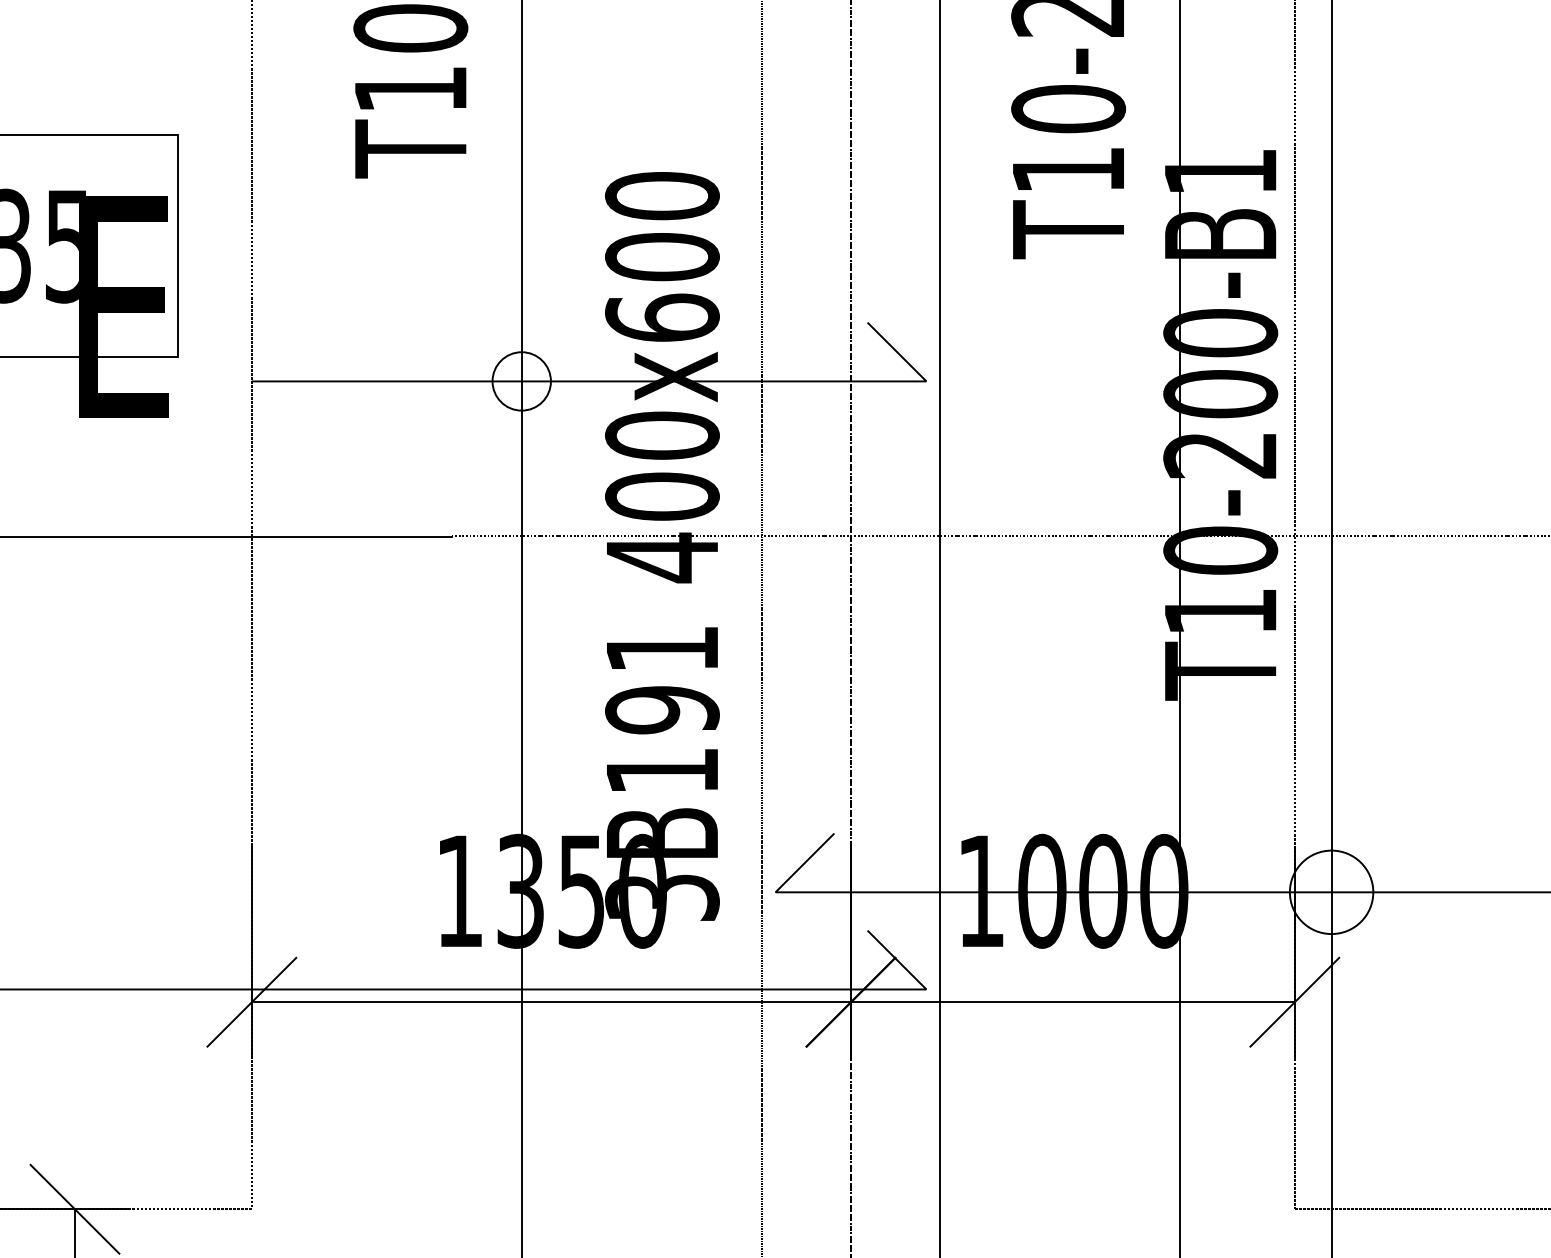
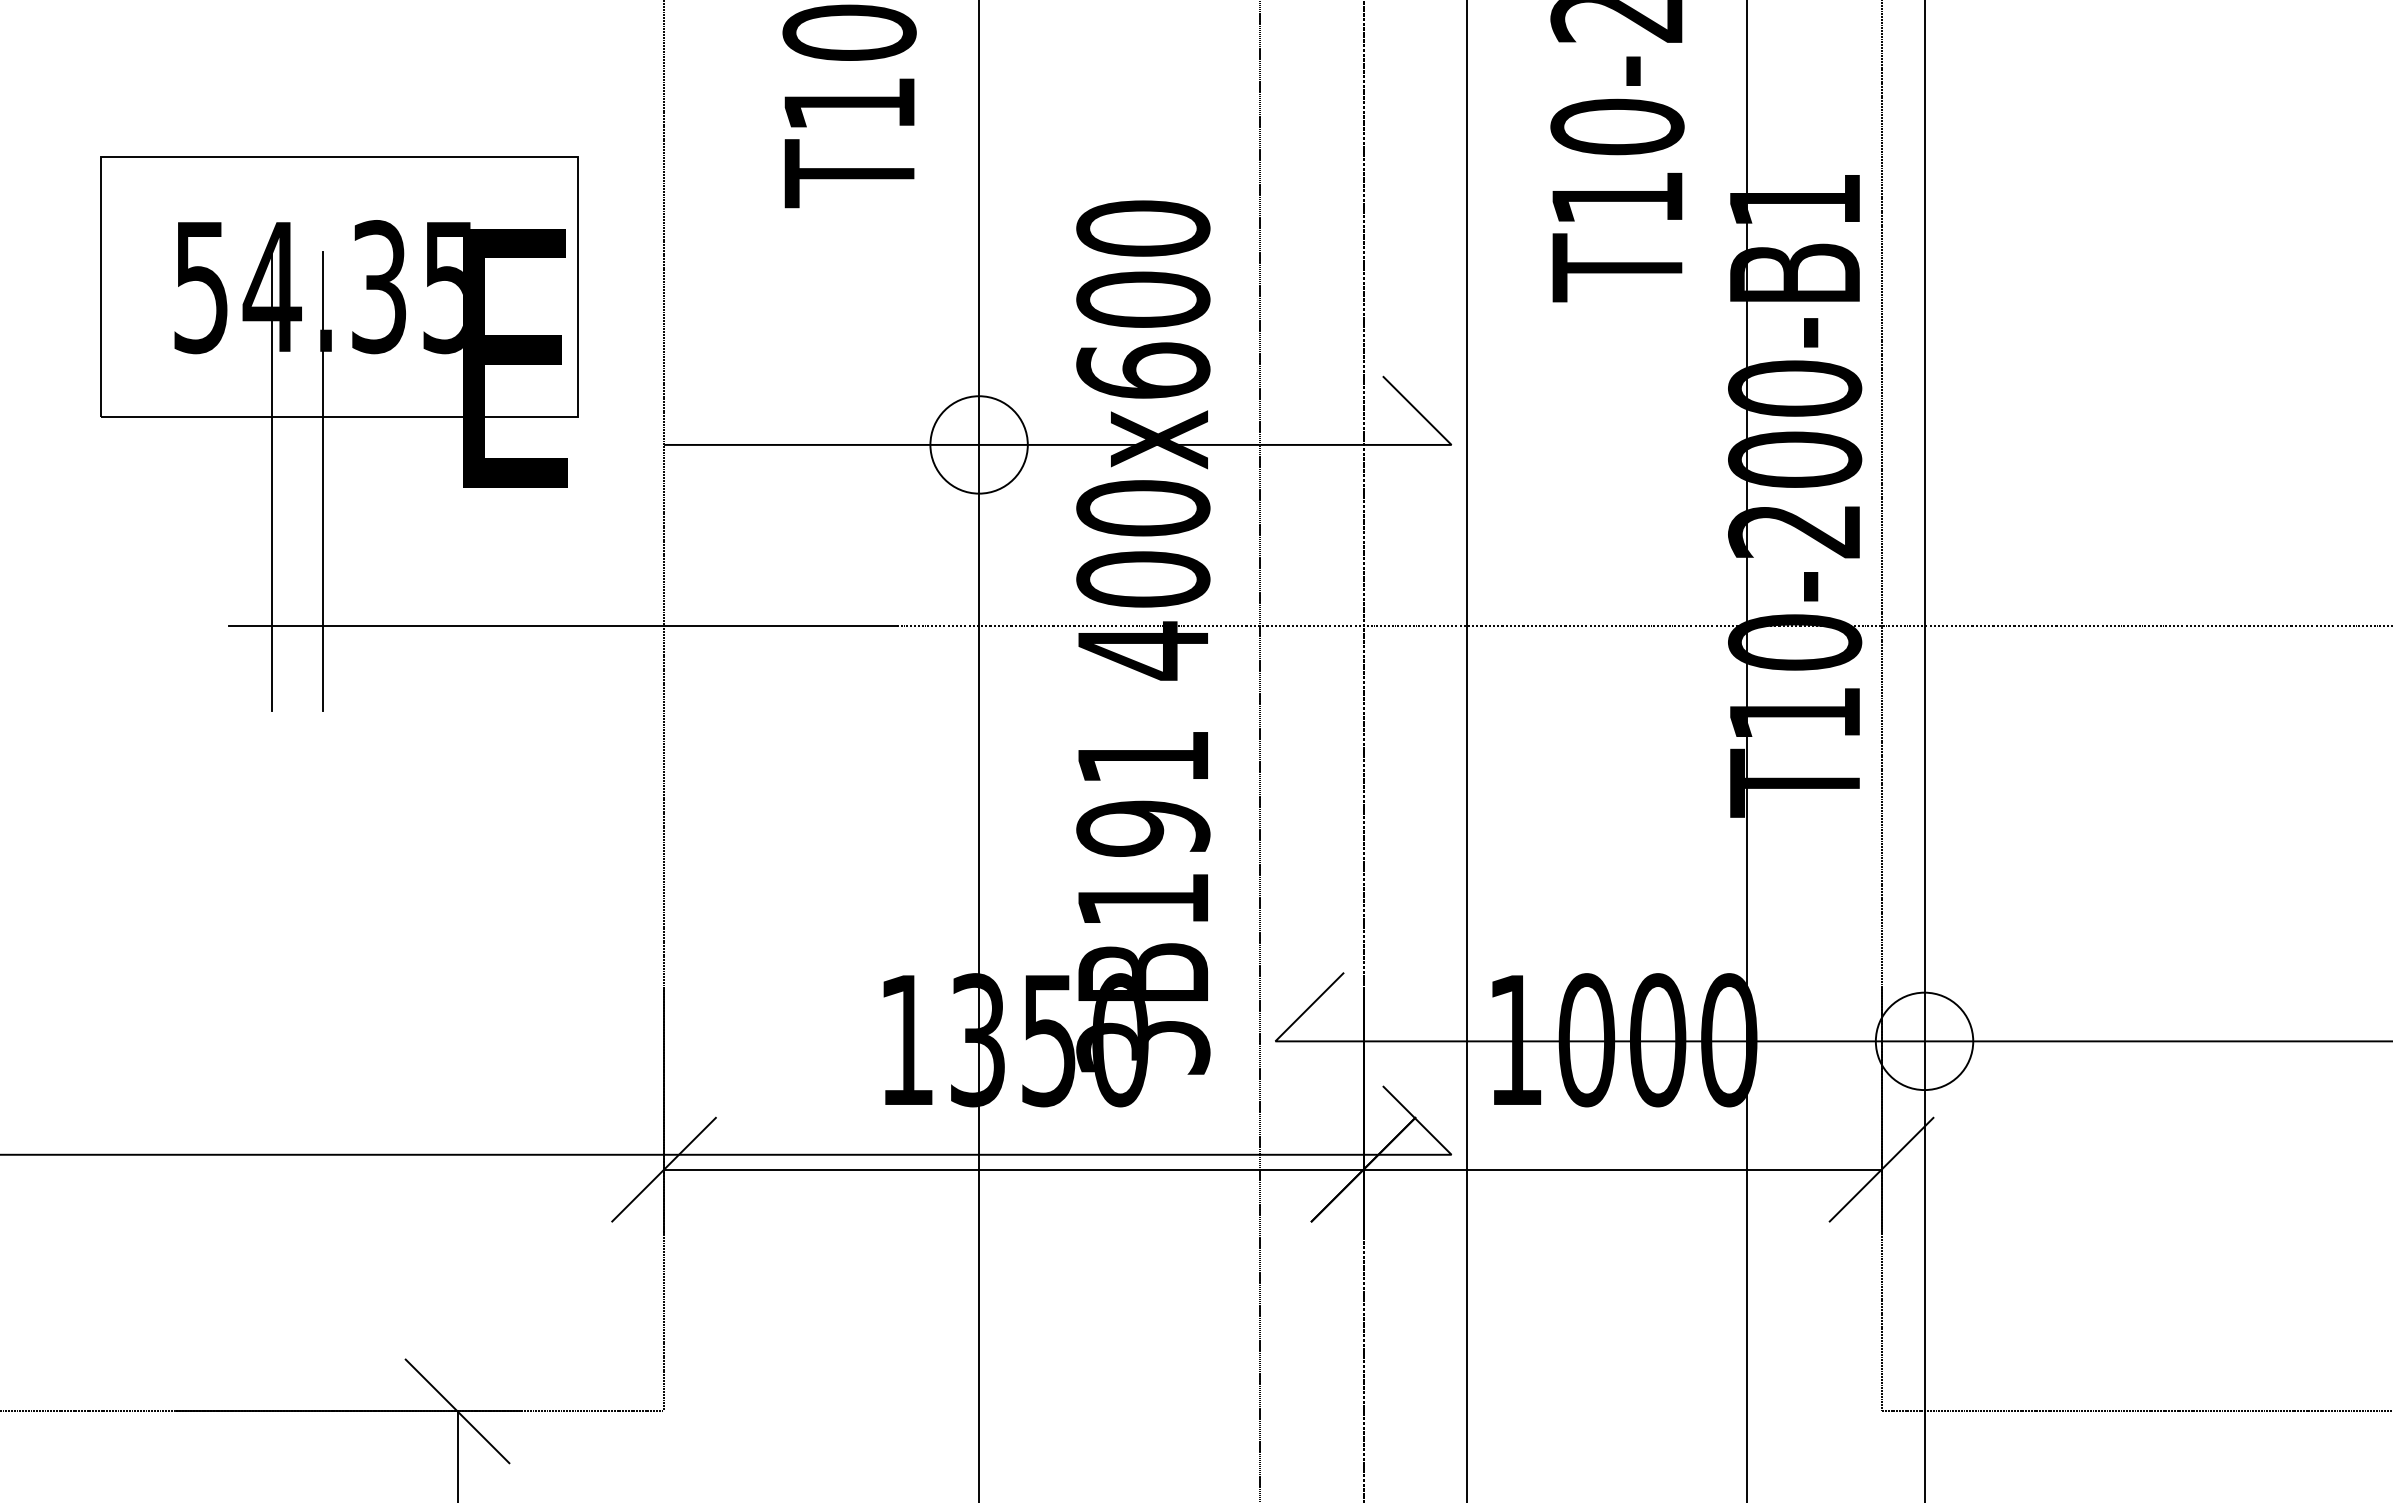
circle: (521, 381) -> (978, 444), size x1.43

